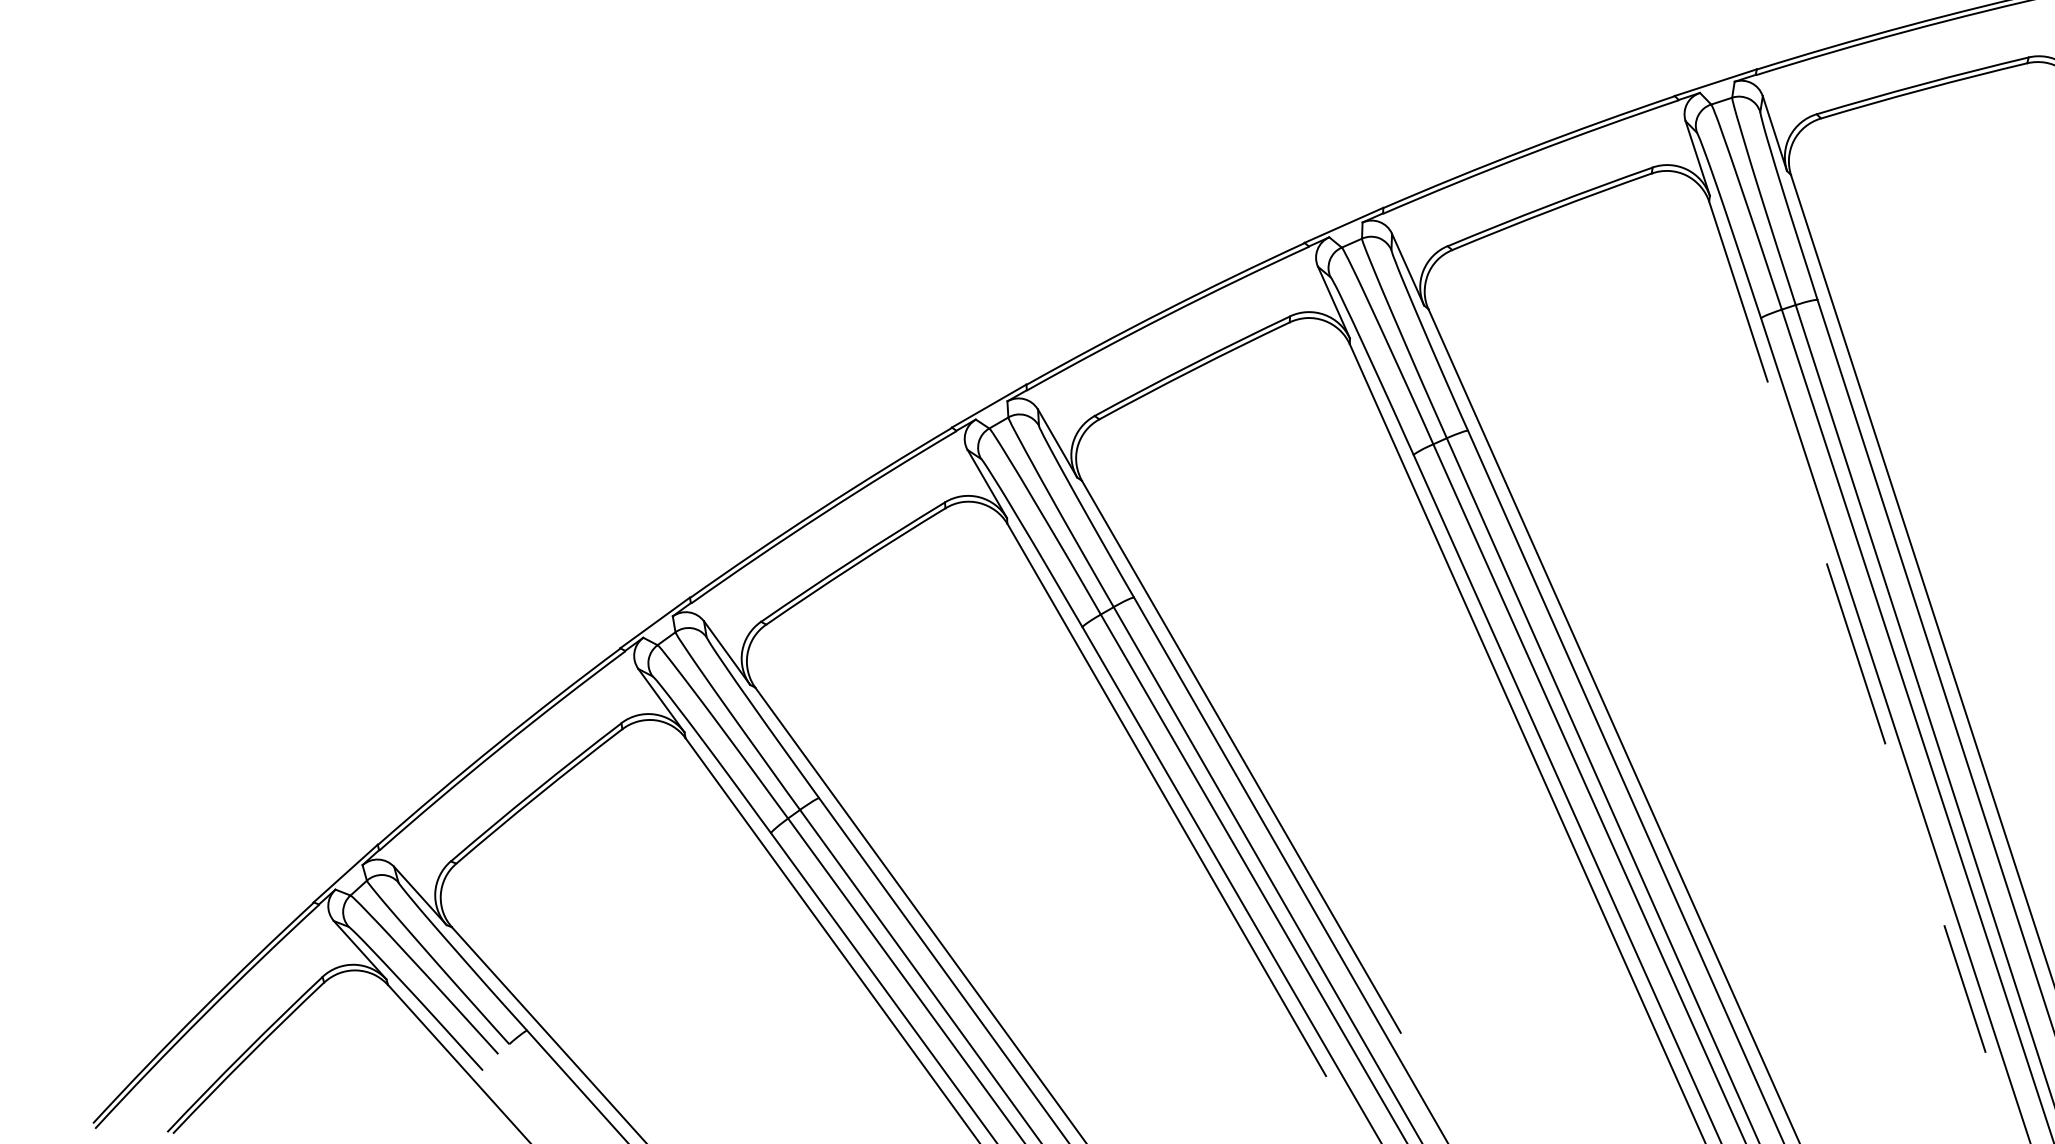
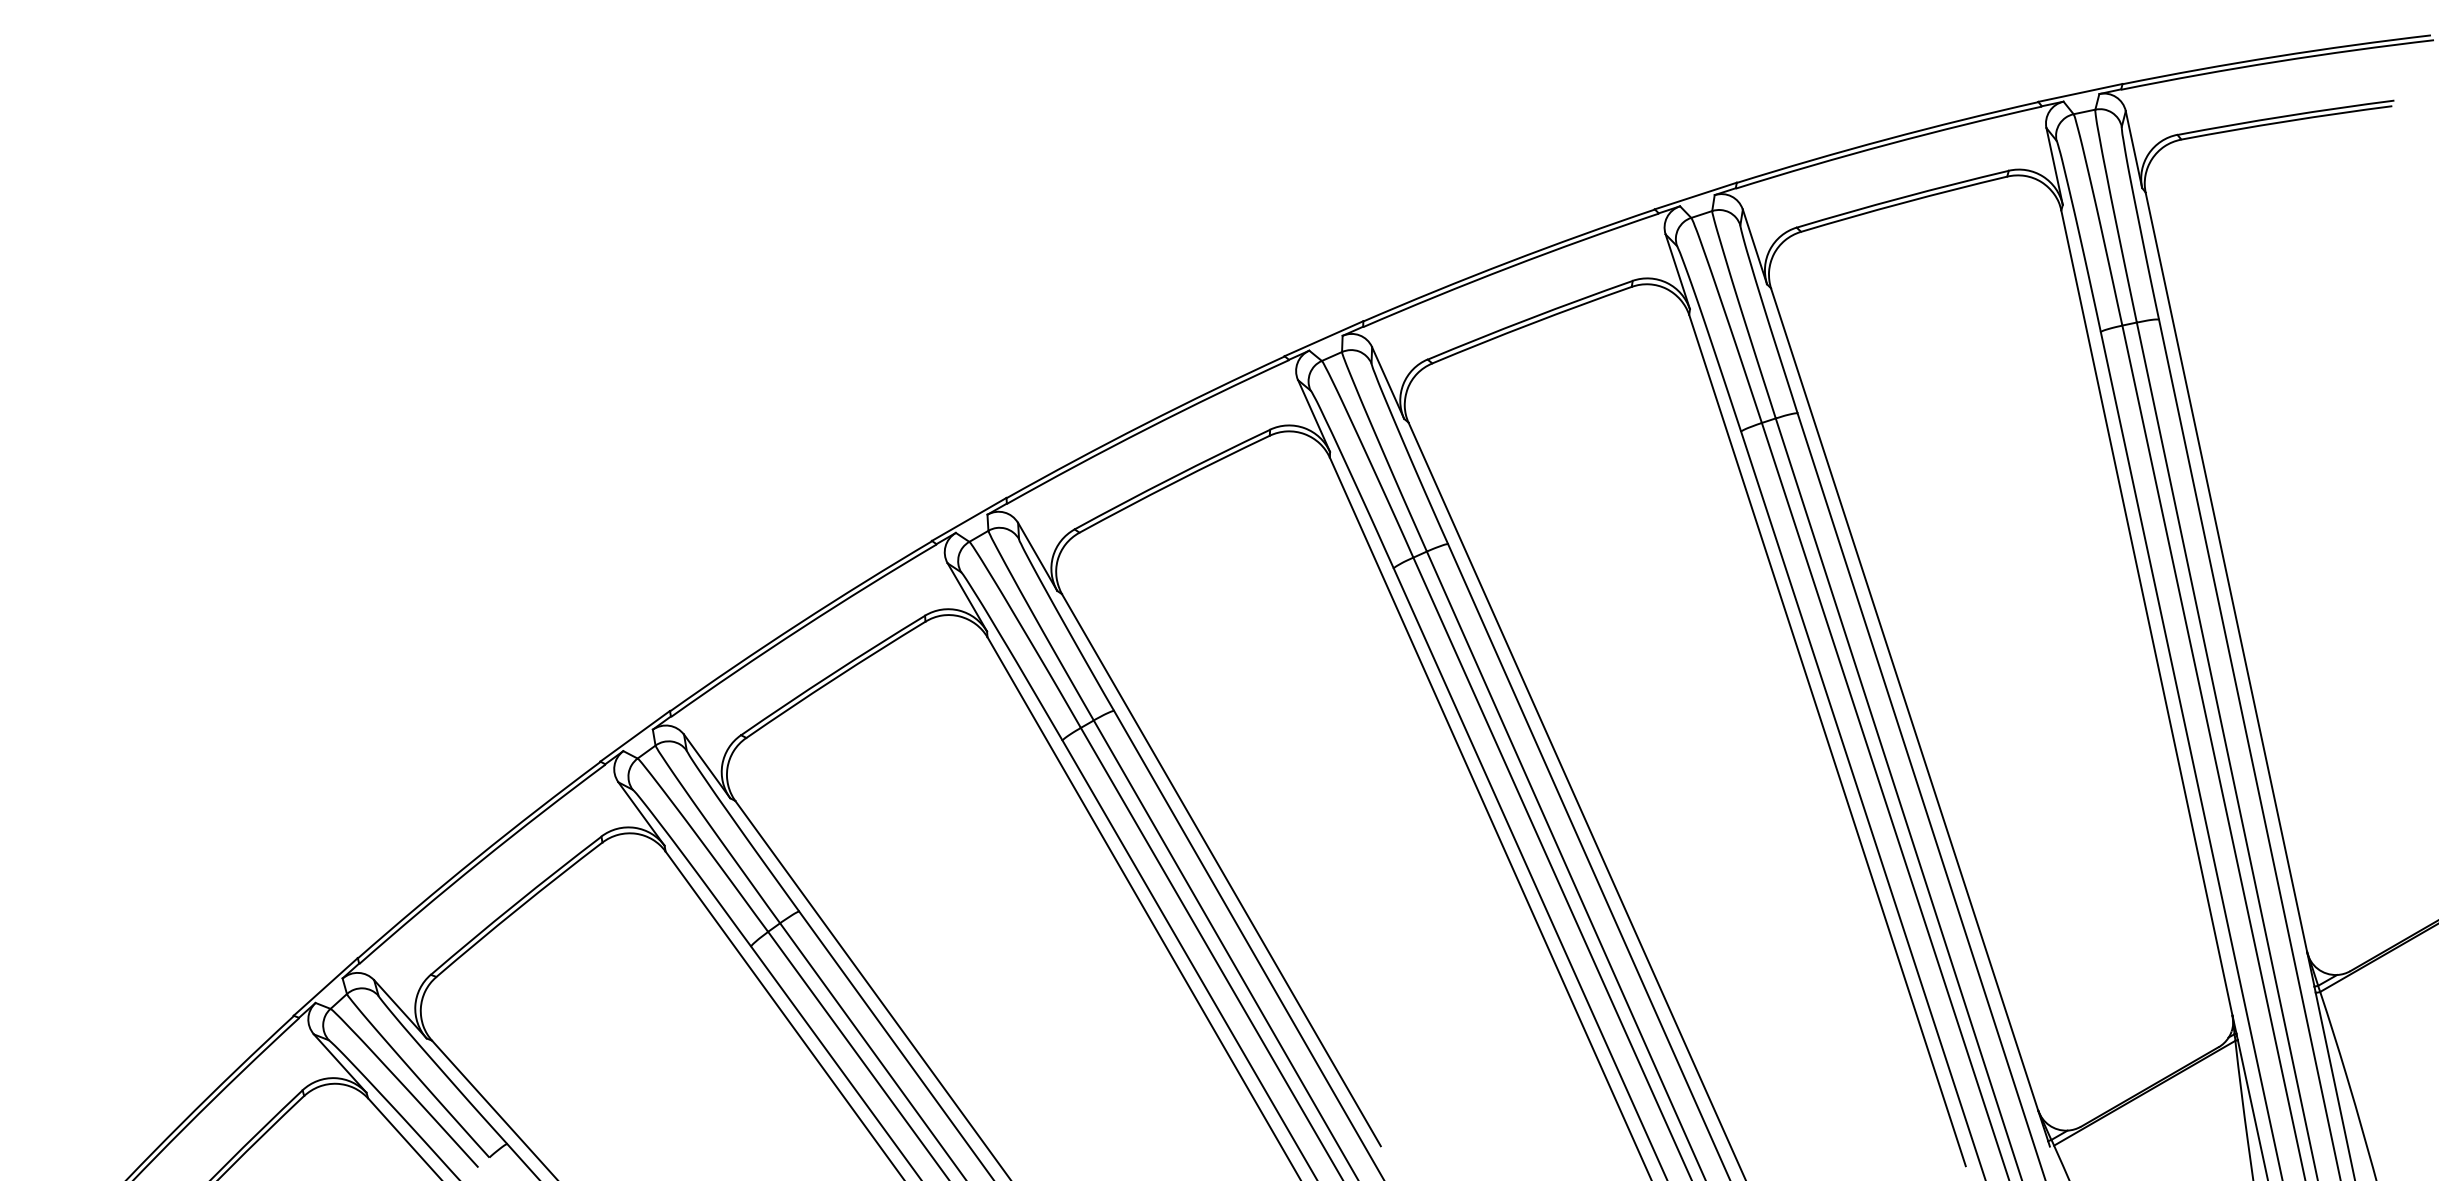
line: (1847, 627) -> (1827, 740), dashed -> solid

